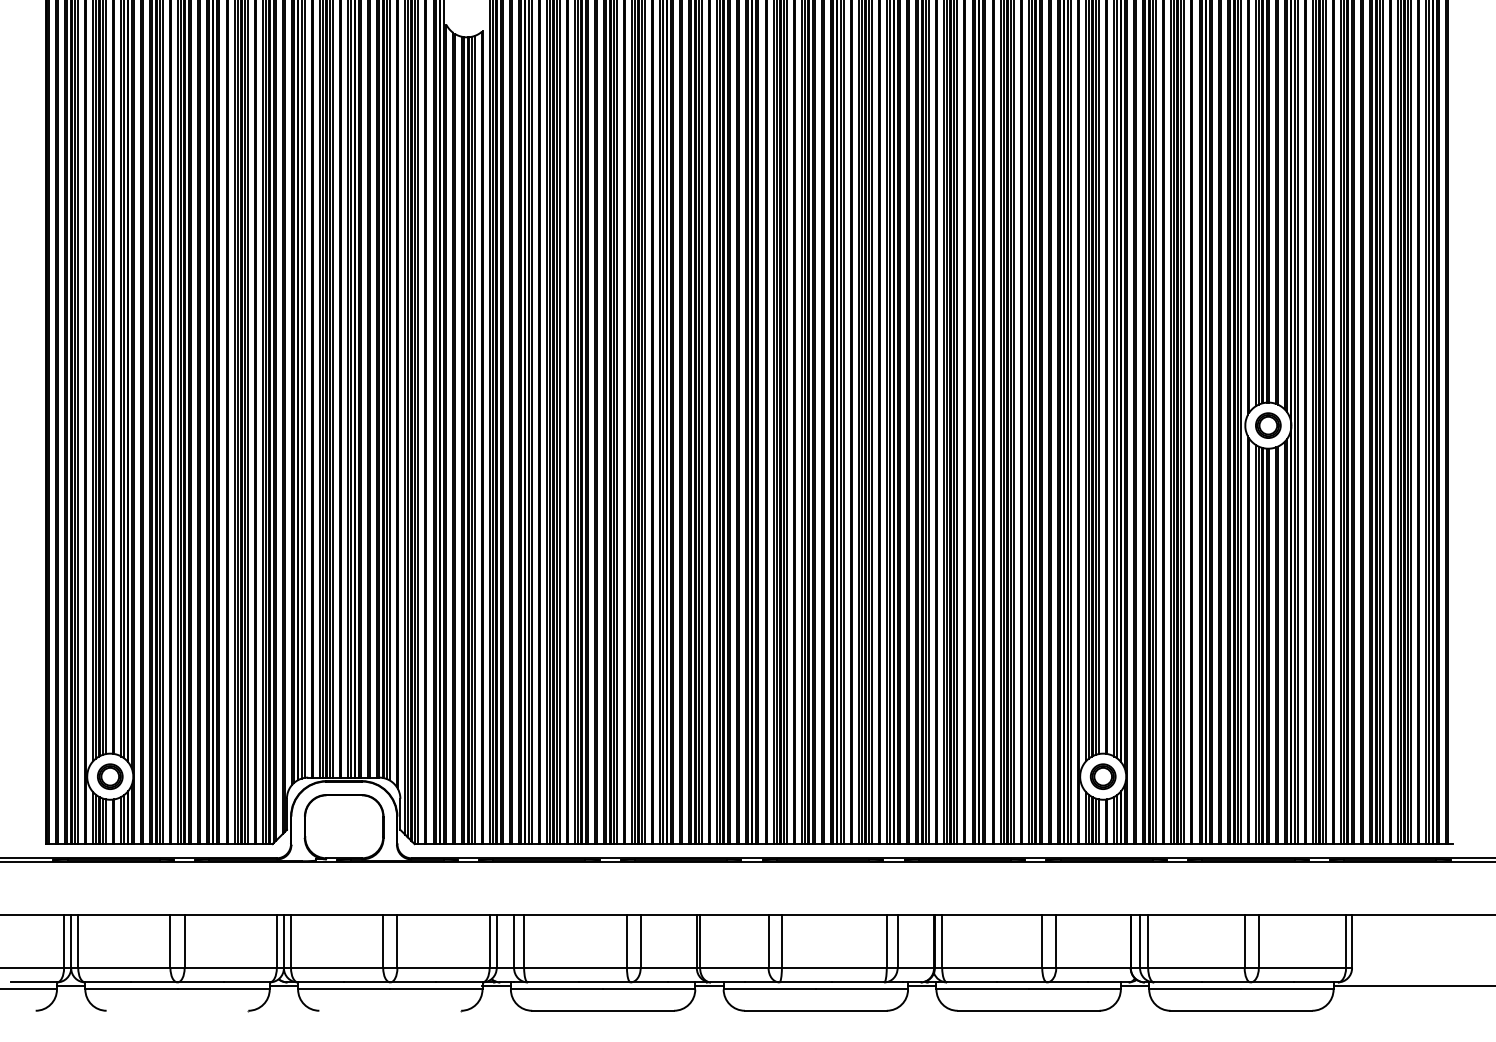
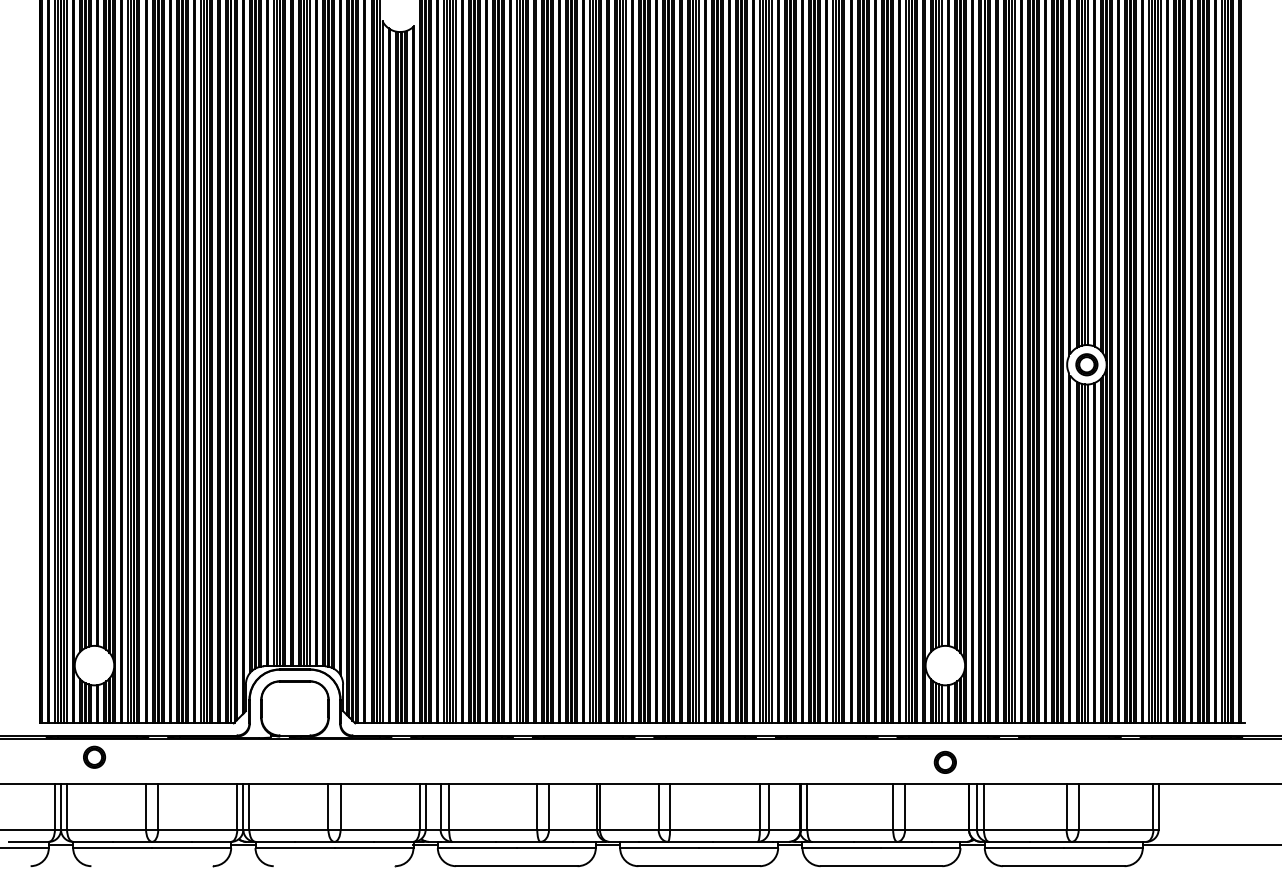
part: (110, 776) -> (94, 757), moved
part: (1102, 776) -> (944, 762), moved

